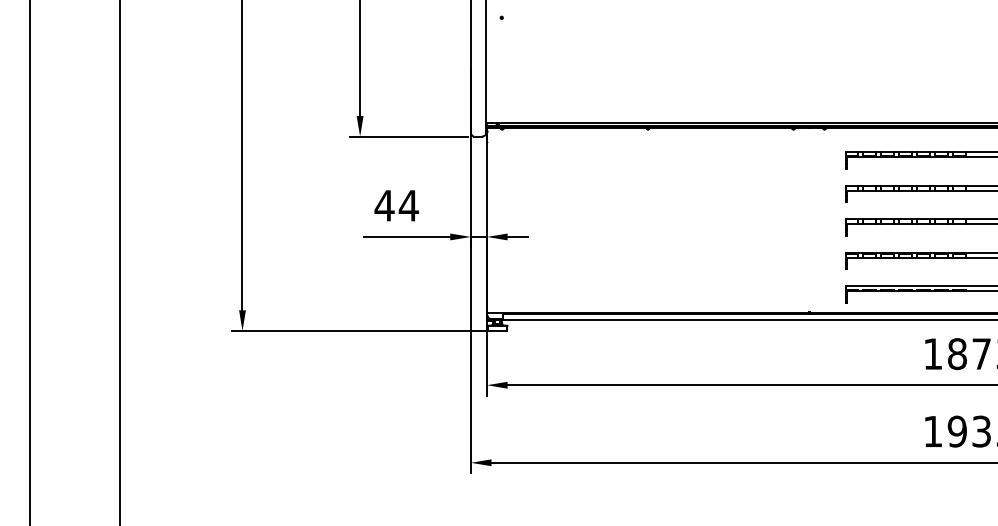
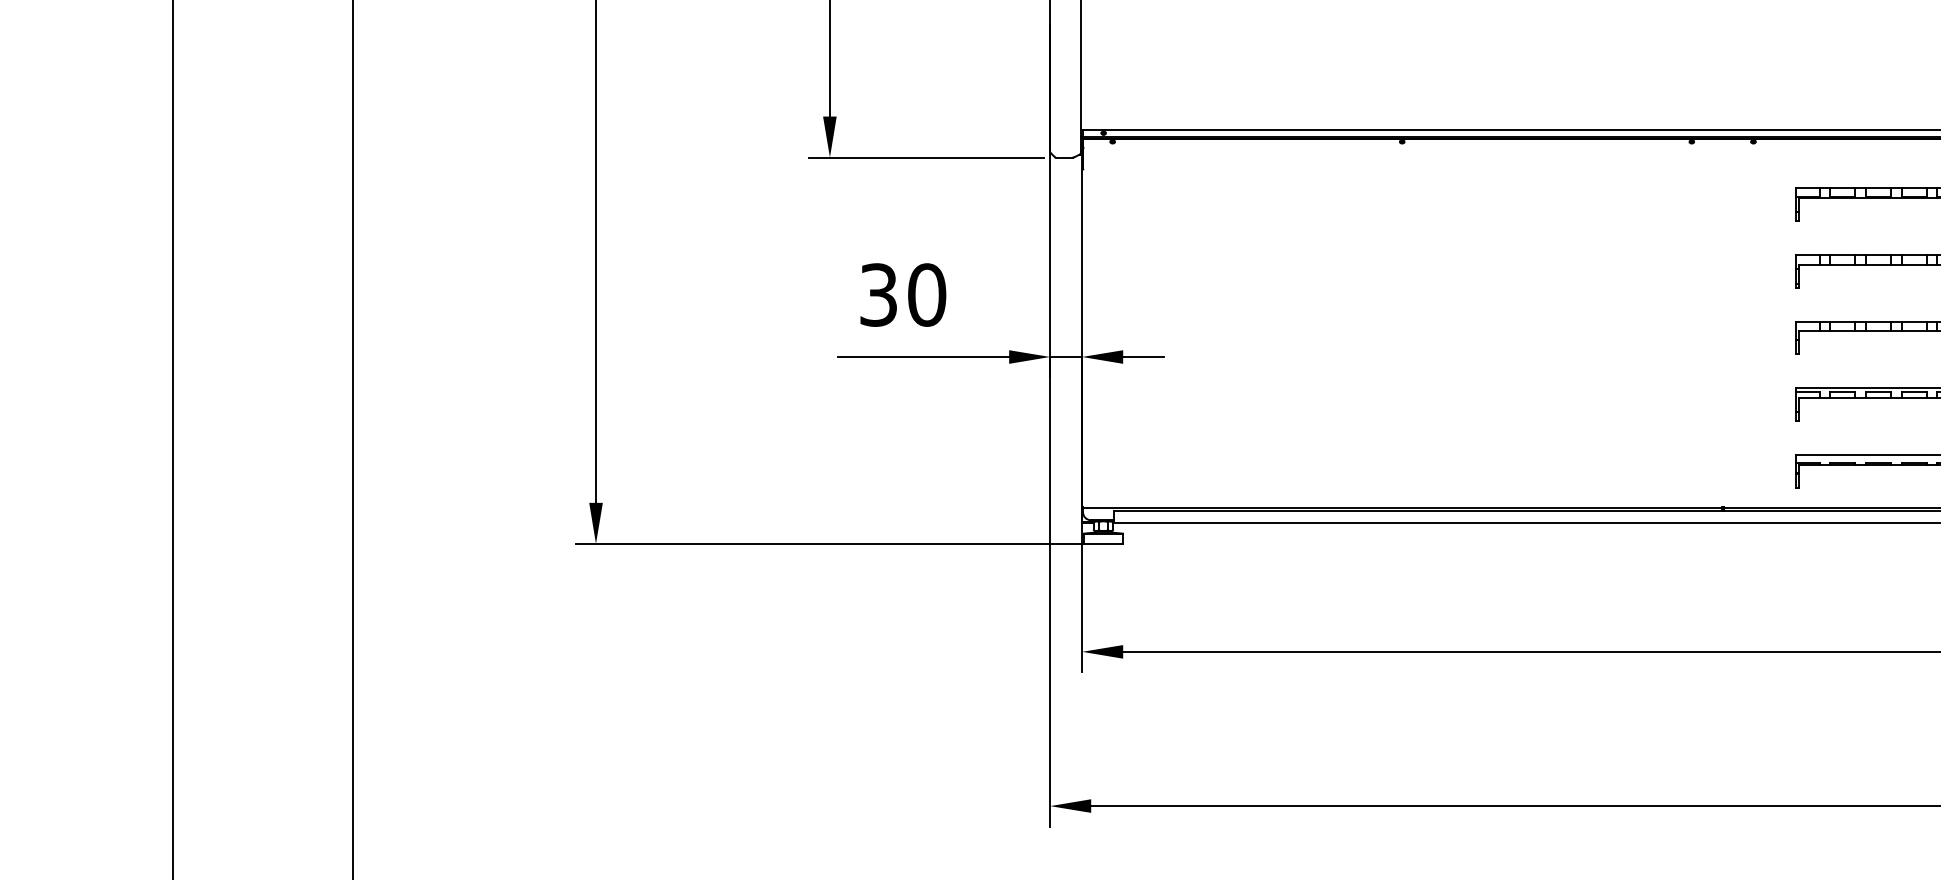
text: (396, 205) -> (902, 294), 44 -> 30

